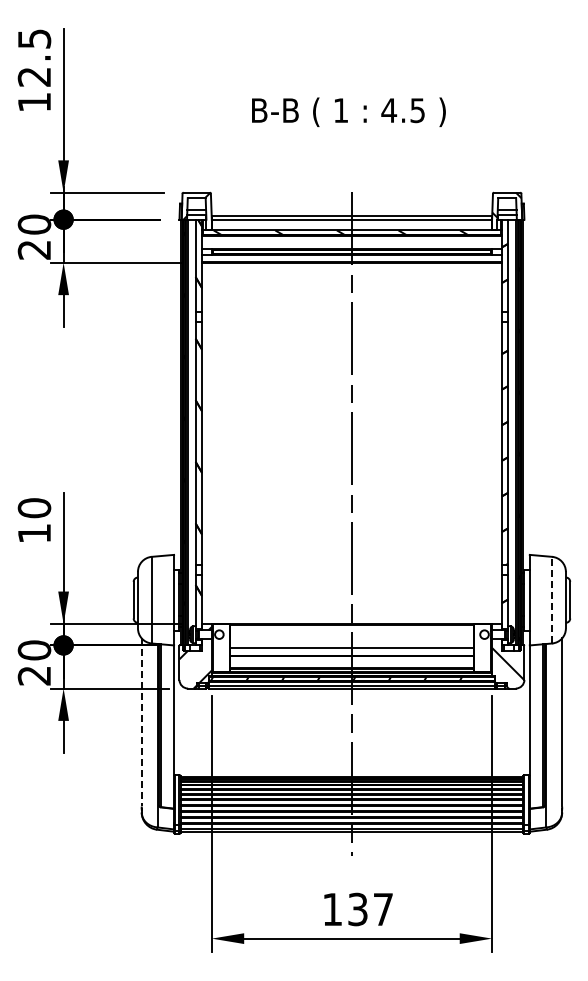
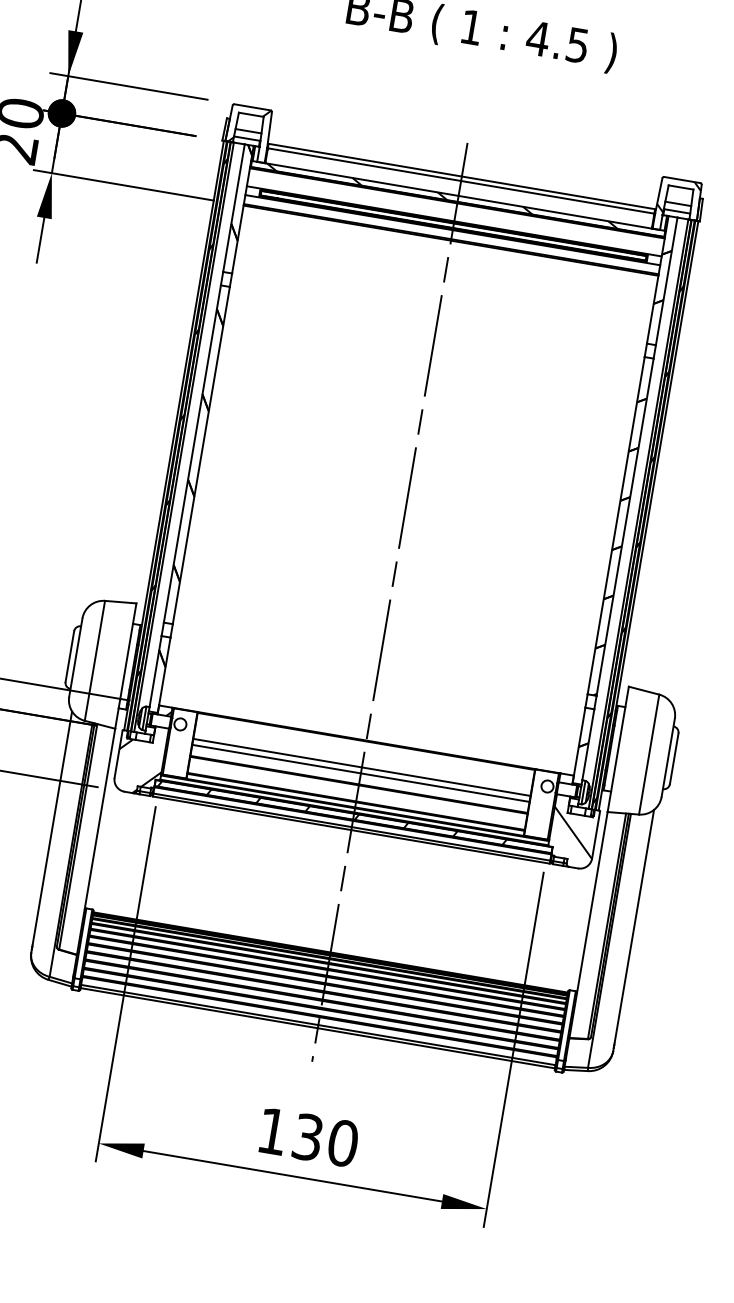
line: (552, 599) -> (649, 753), dashed -> solid
line: (351, 643) -> (361, 767), added
line: (141, 722) -> (52, 827), dashed -> solid
text: (383, 909) -> (343, 1143), 137 -> 130

